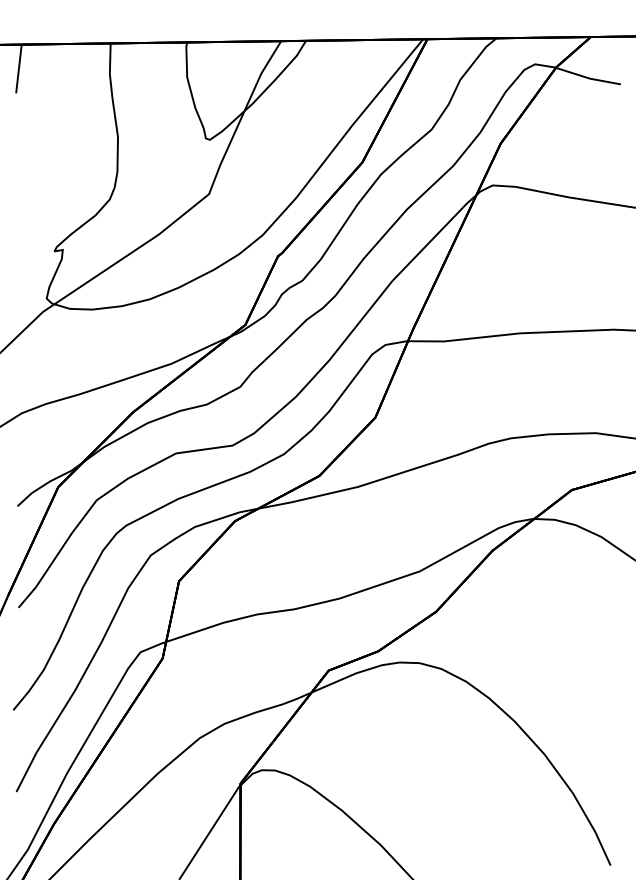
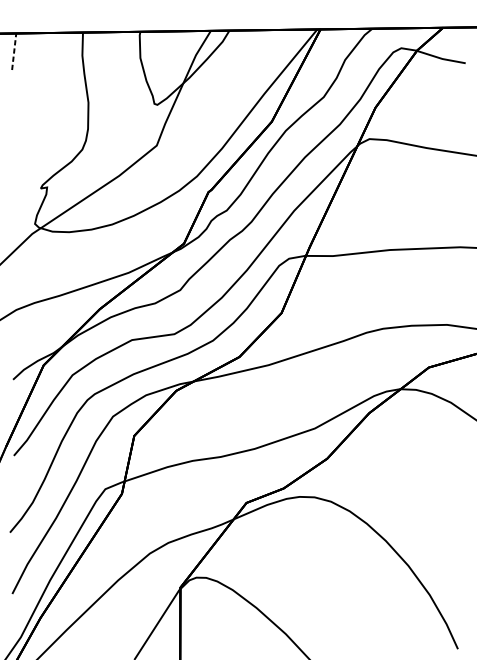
line: (18, 68) -> (13, 51), solid -> dashed

